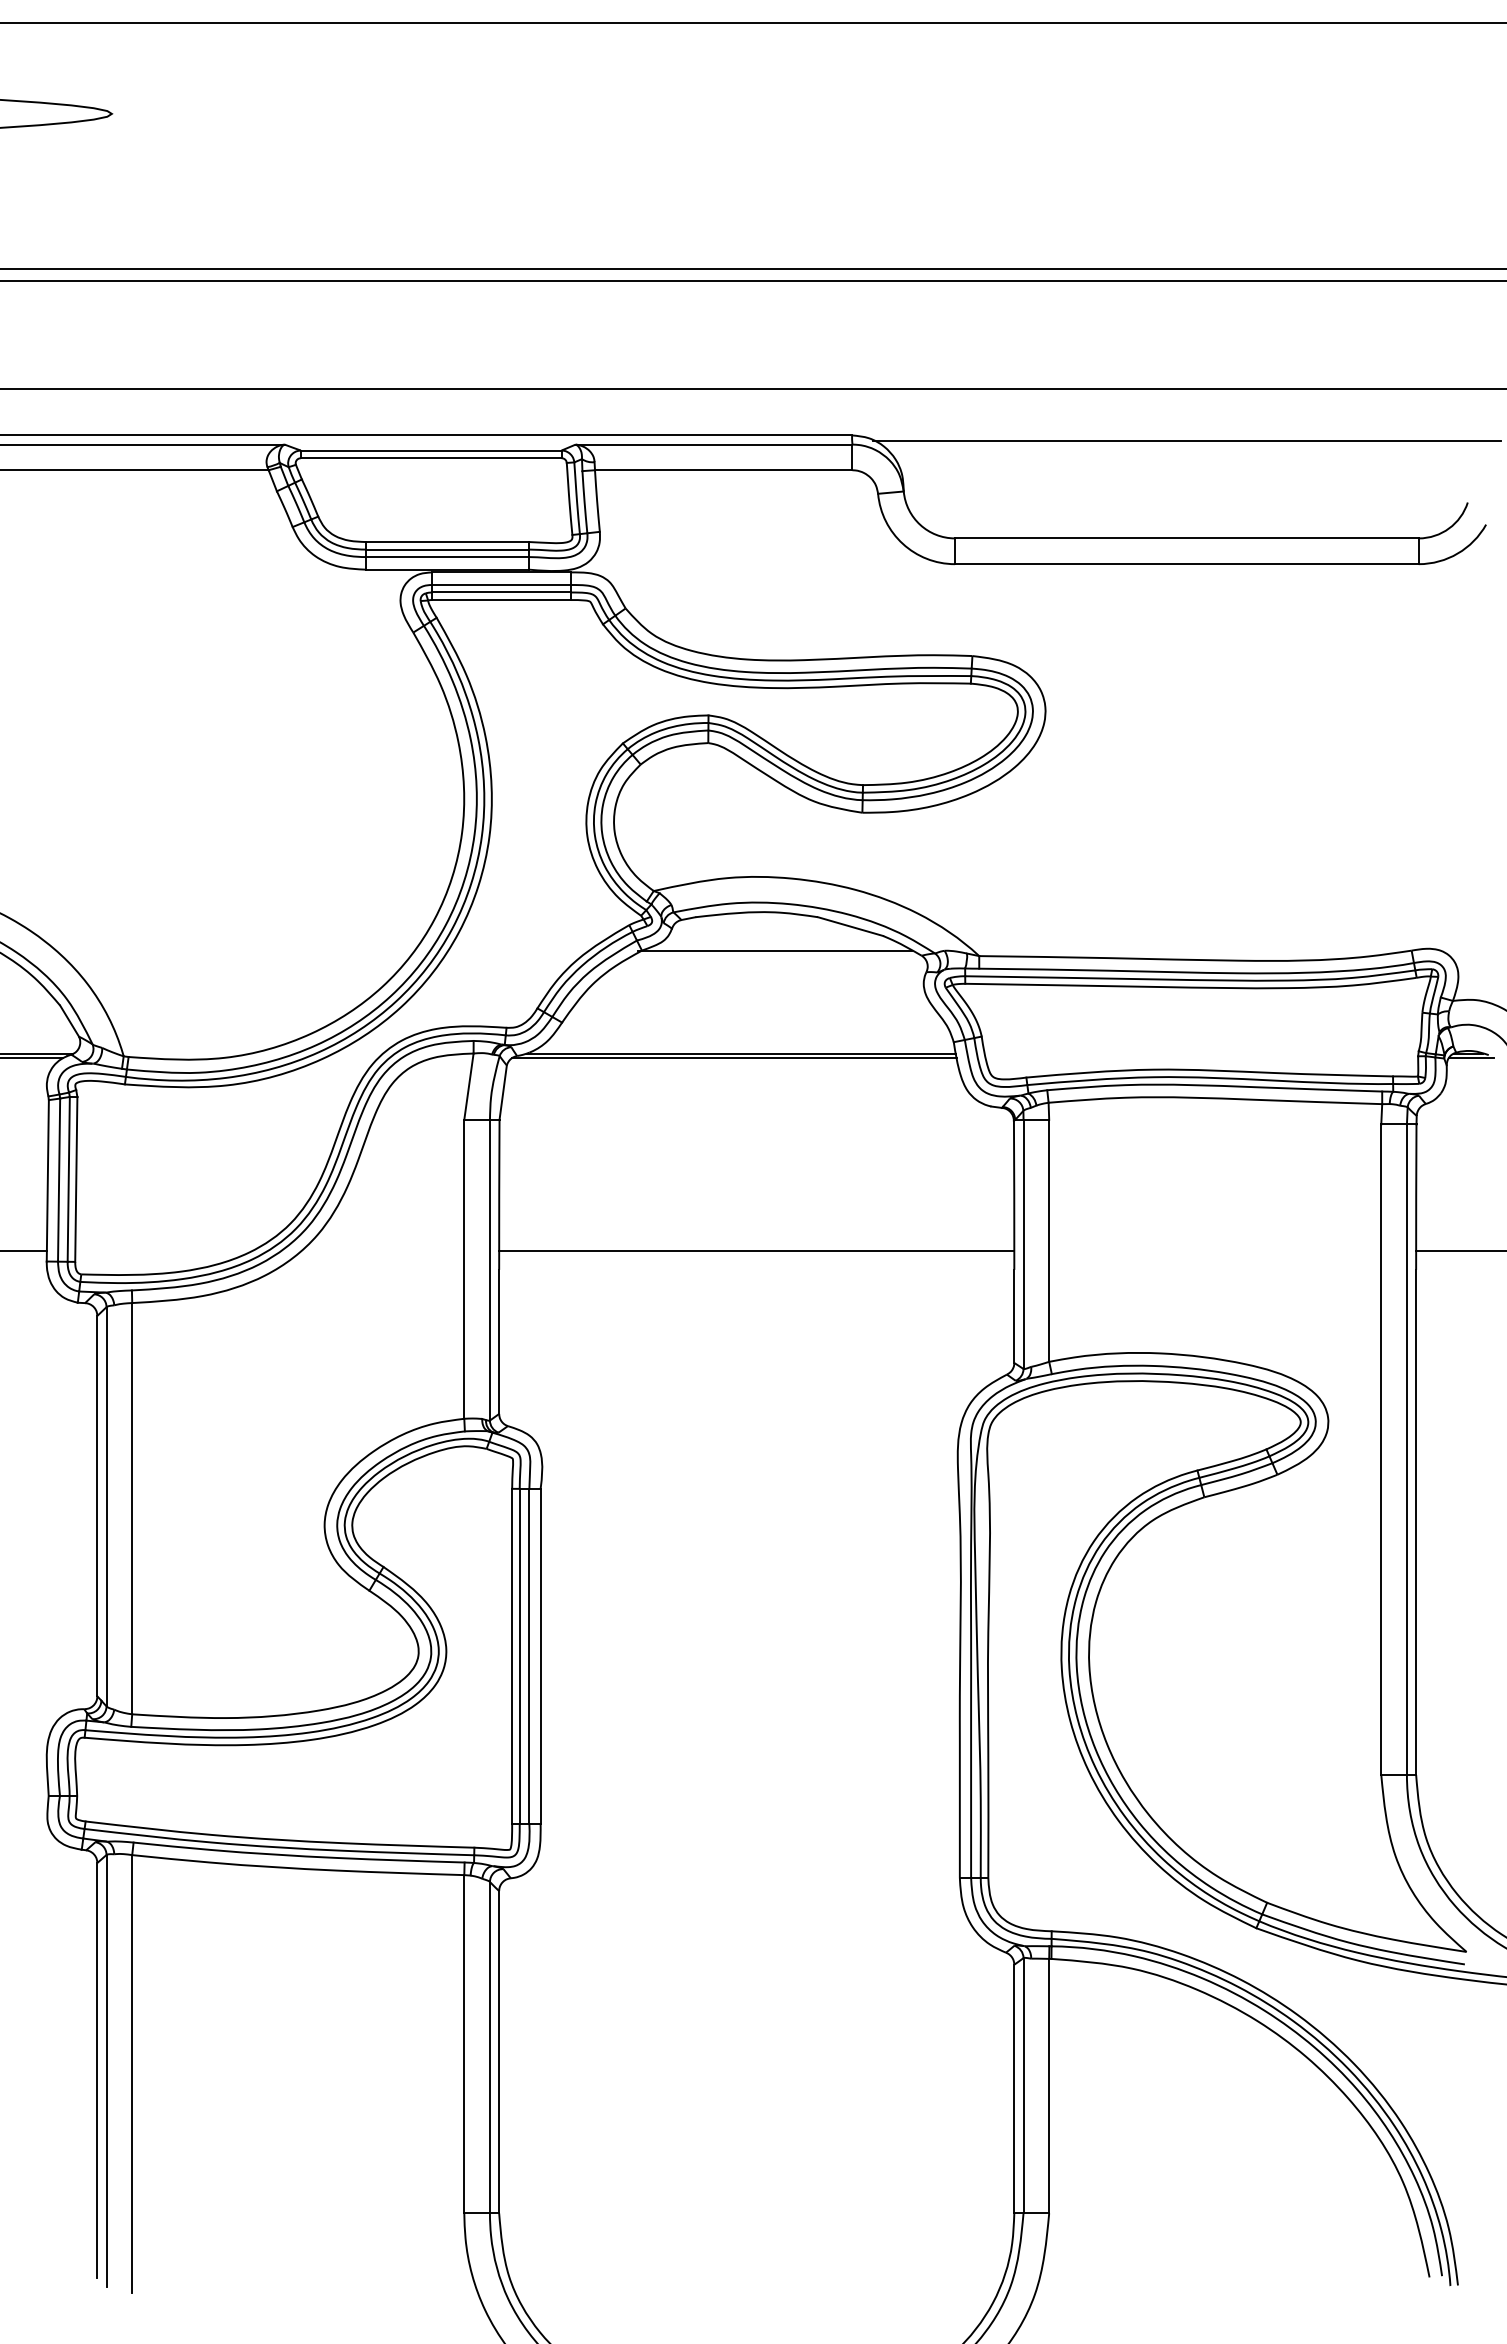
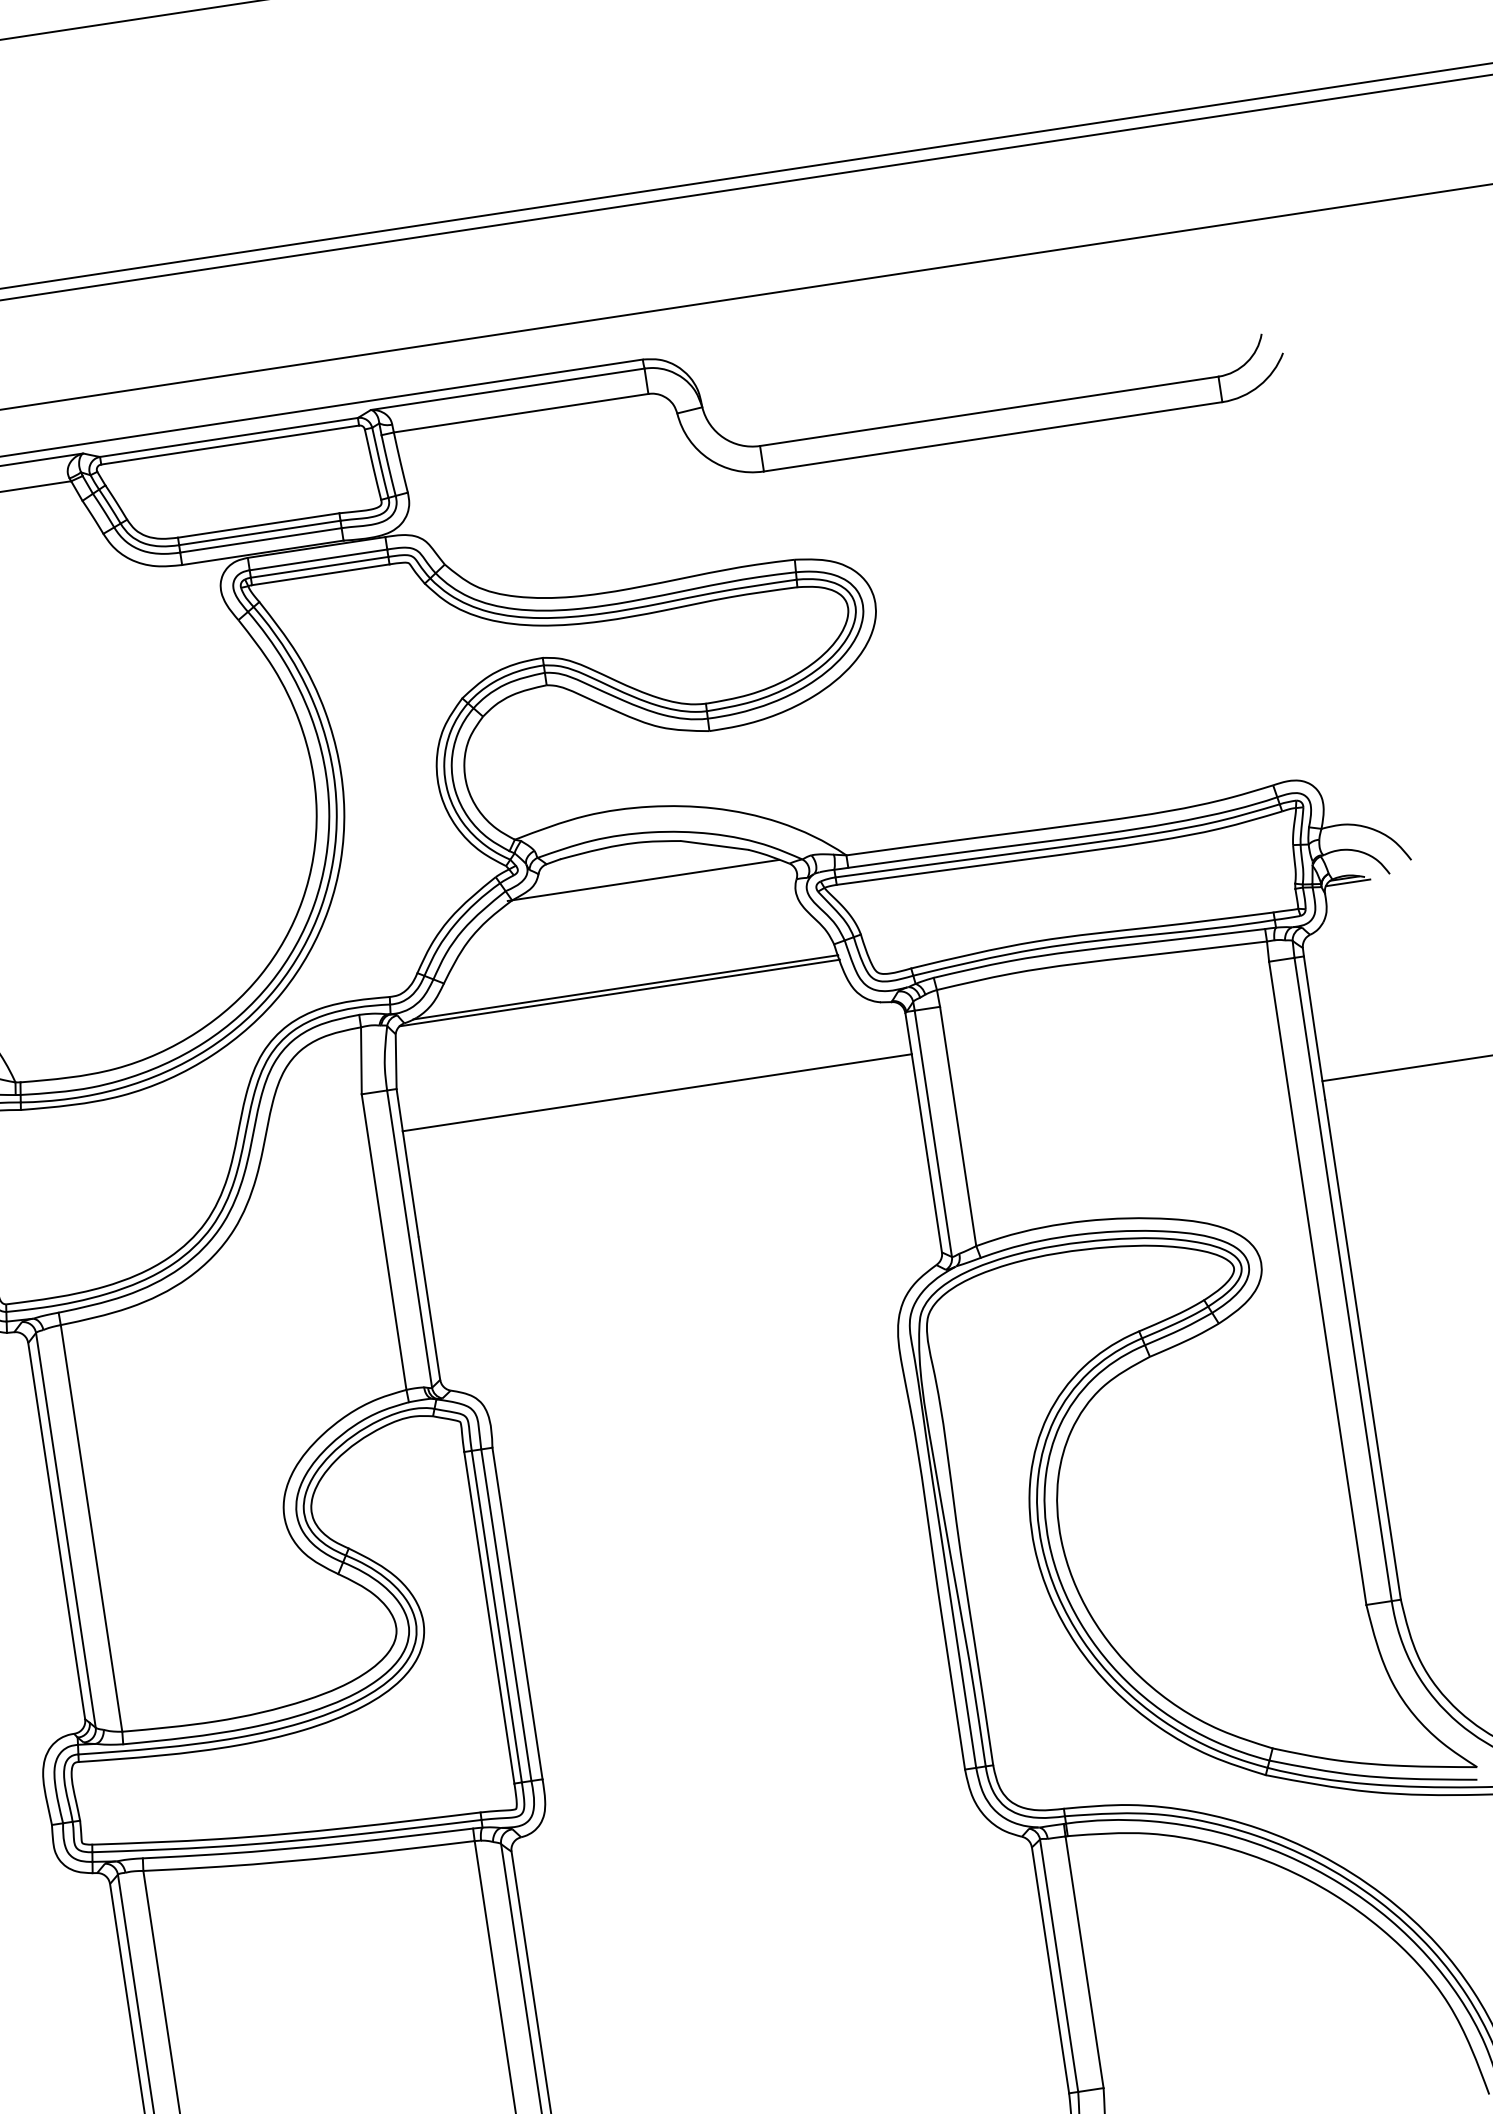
line: (1186, 440) -> (974, 314), removed
line: (756, 1250) -> (657, 1092), moved

